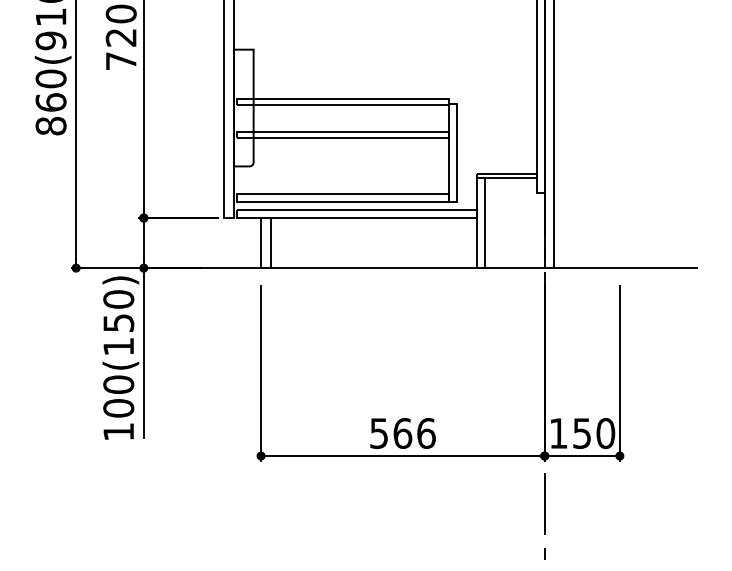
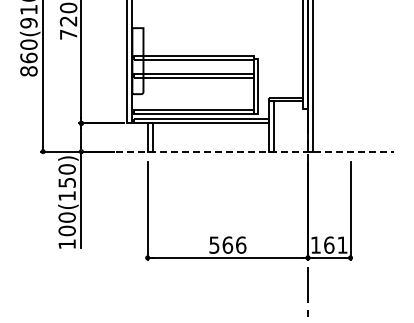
line: (421, 267) -> (238, 151), solid -> dashed
text: (593, 432) -> (335, 244), 150 -> 161

